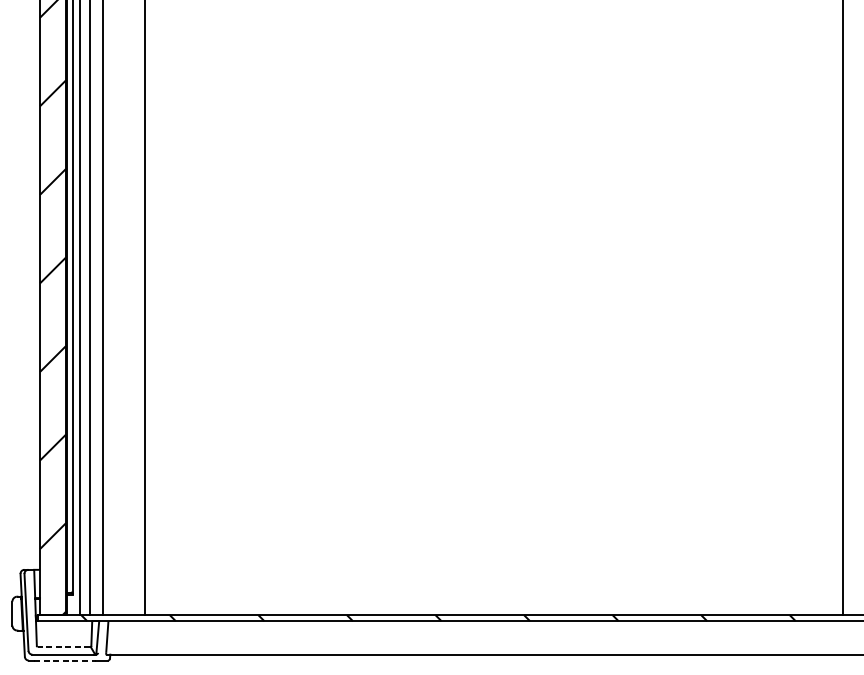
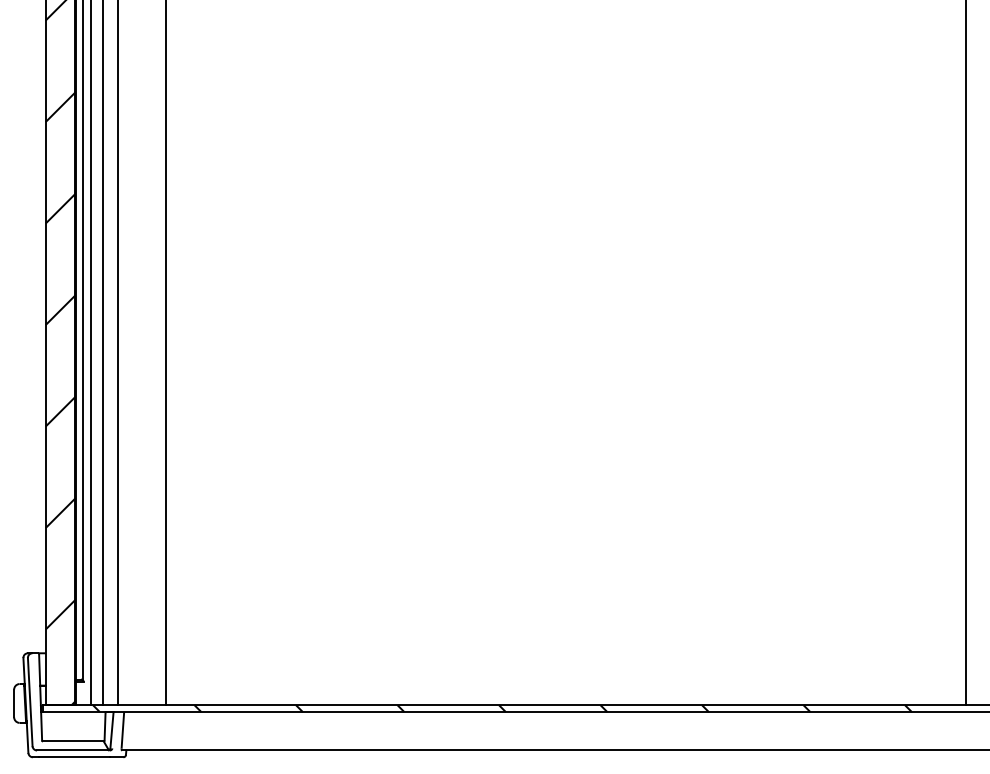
line: (63, 646) -> (72, 741), dashed -> solid
line: (65, 660) -> (74, 757), dashed -> solid

